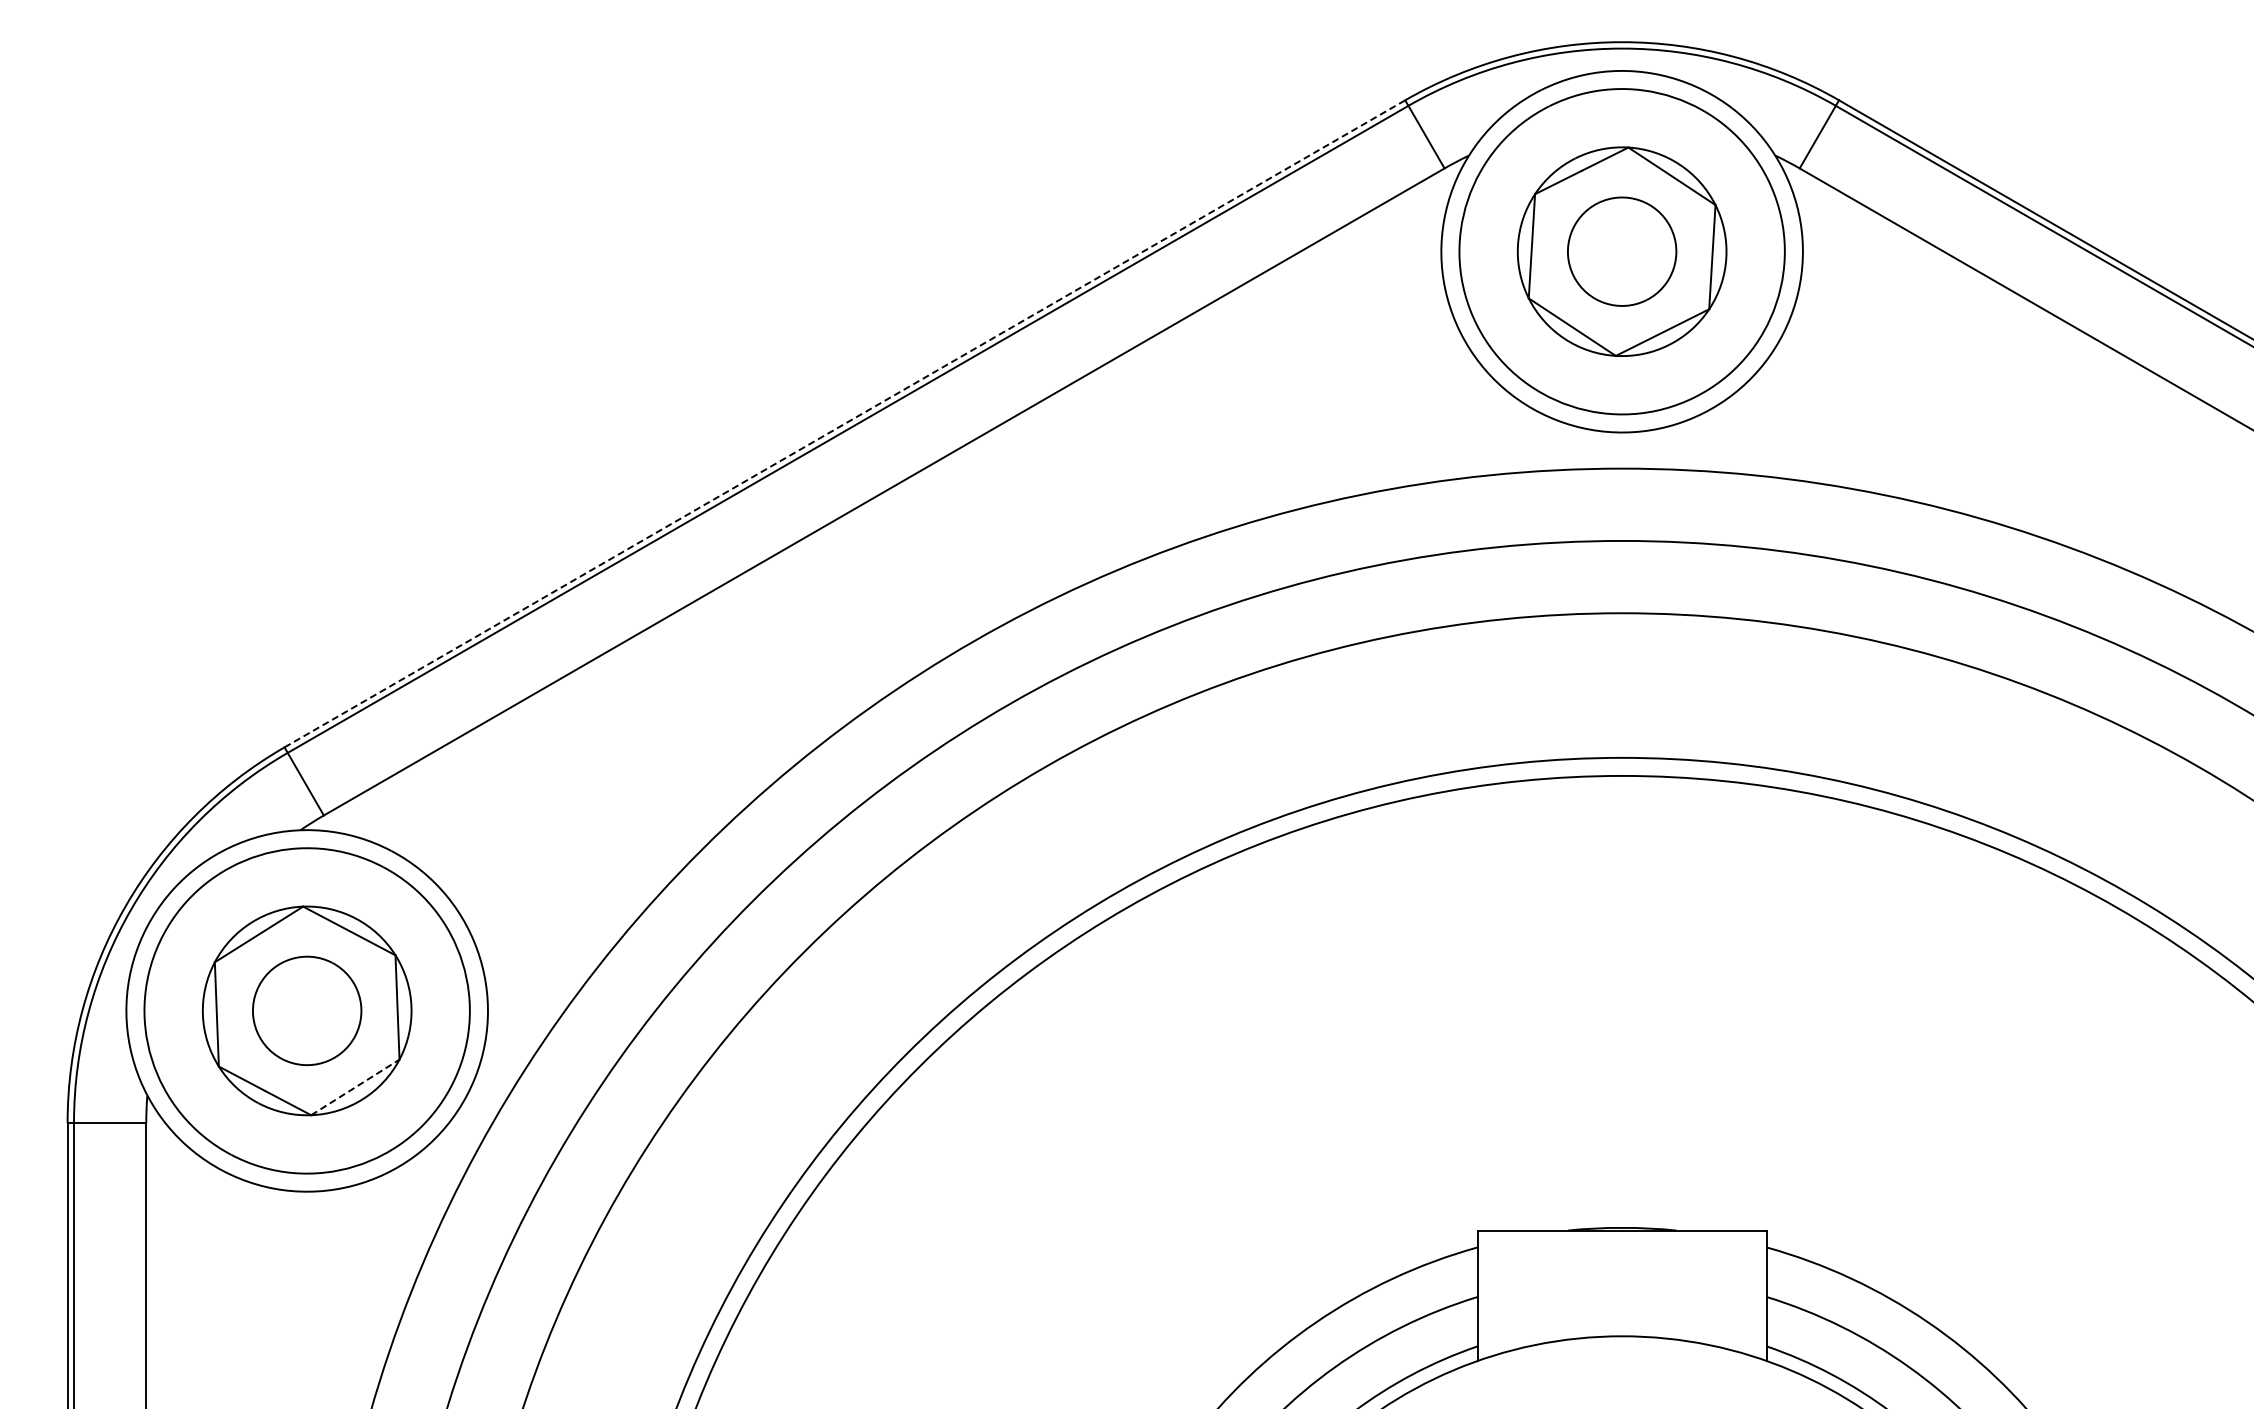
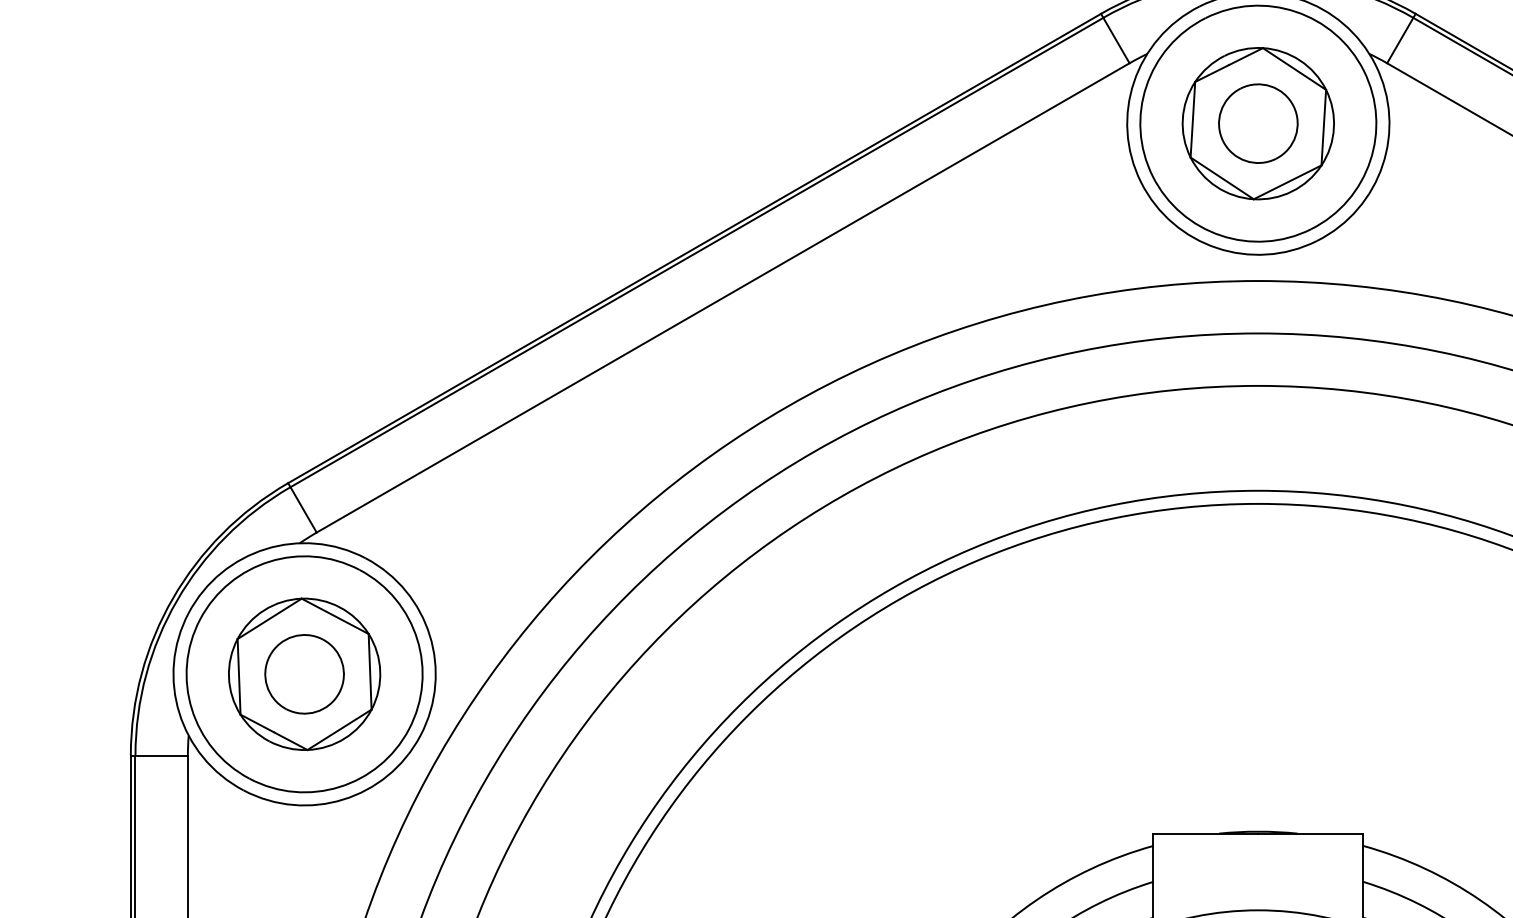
line: (845, 423) -> (695, 248), dashed -> solid
line: (355, 1087) -> (339, 729), dashed -> solid

